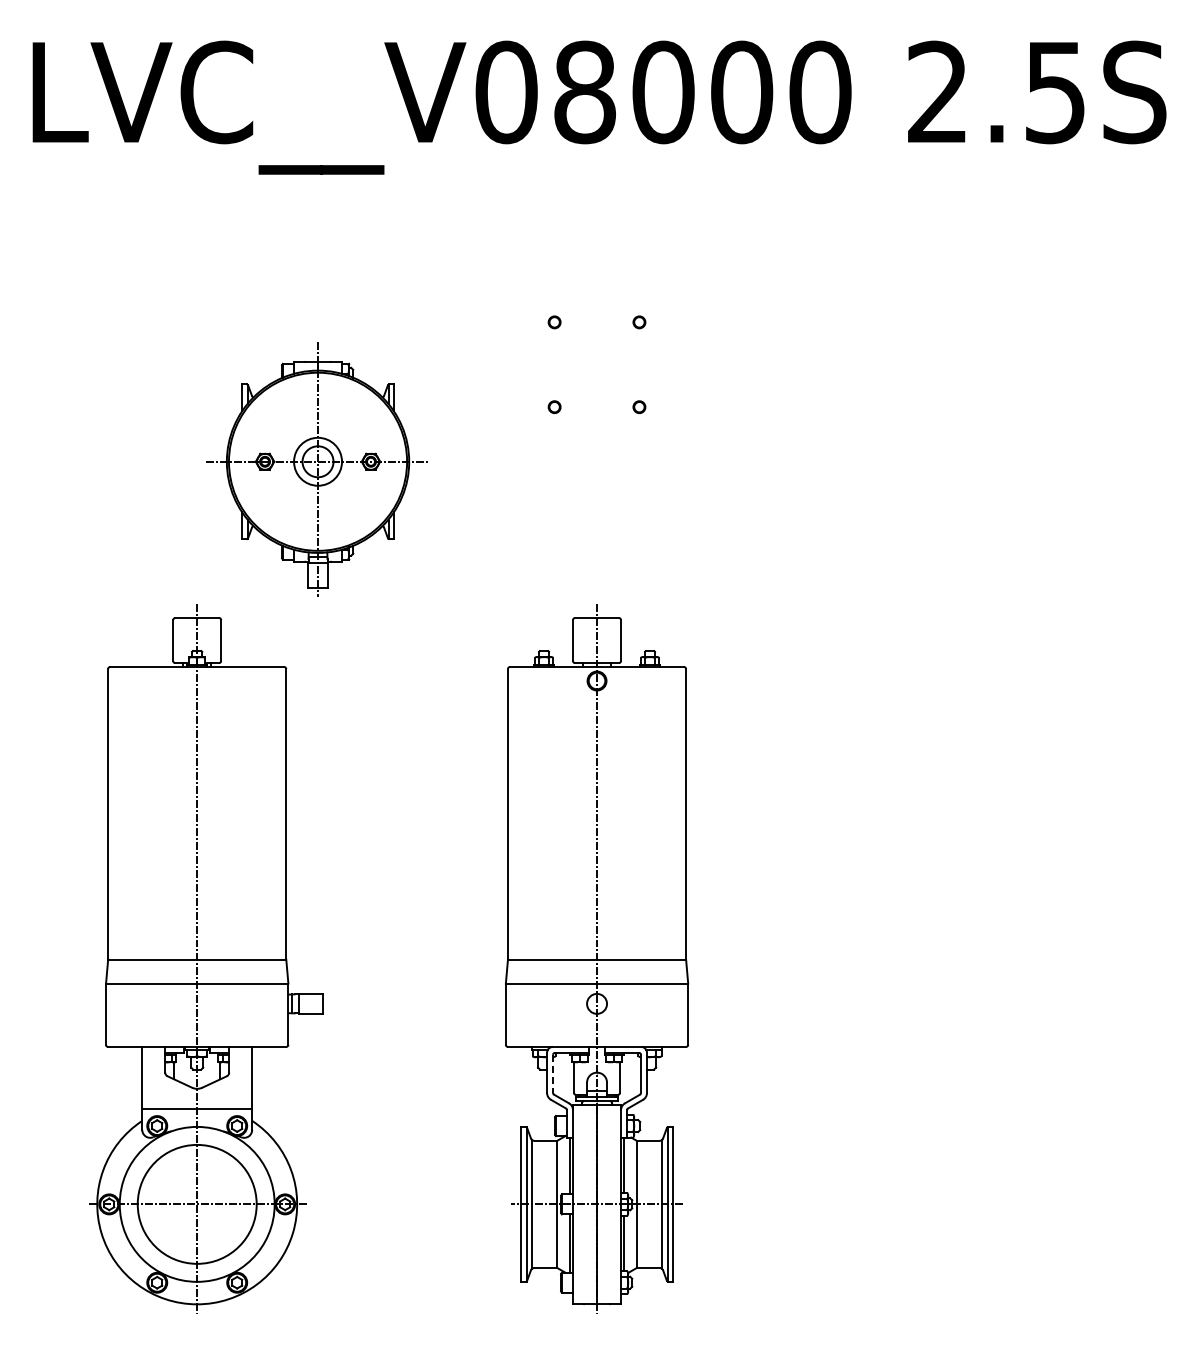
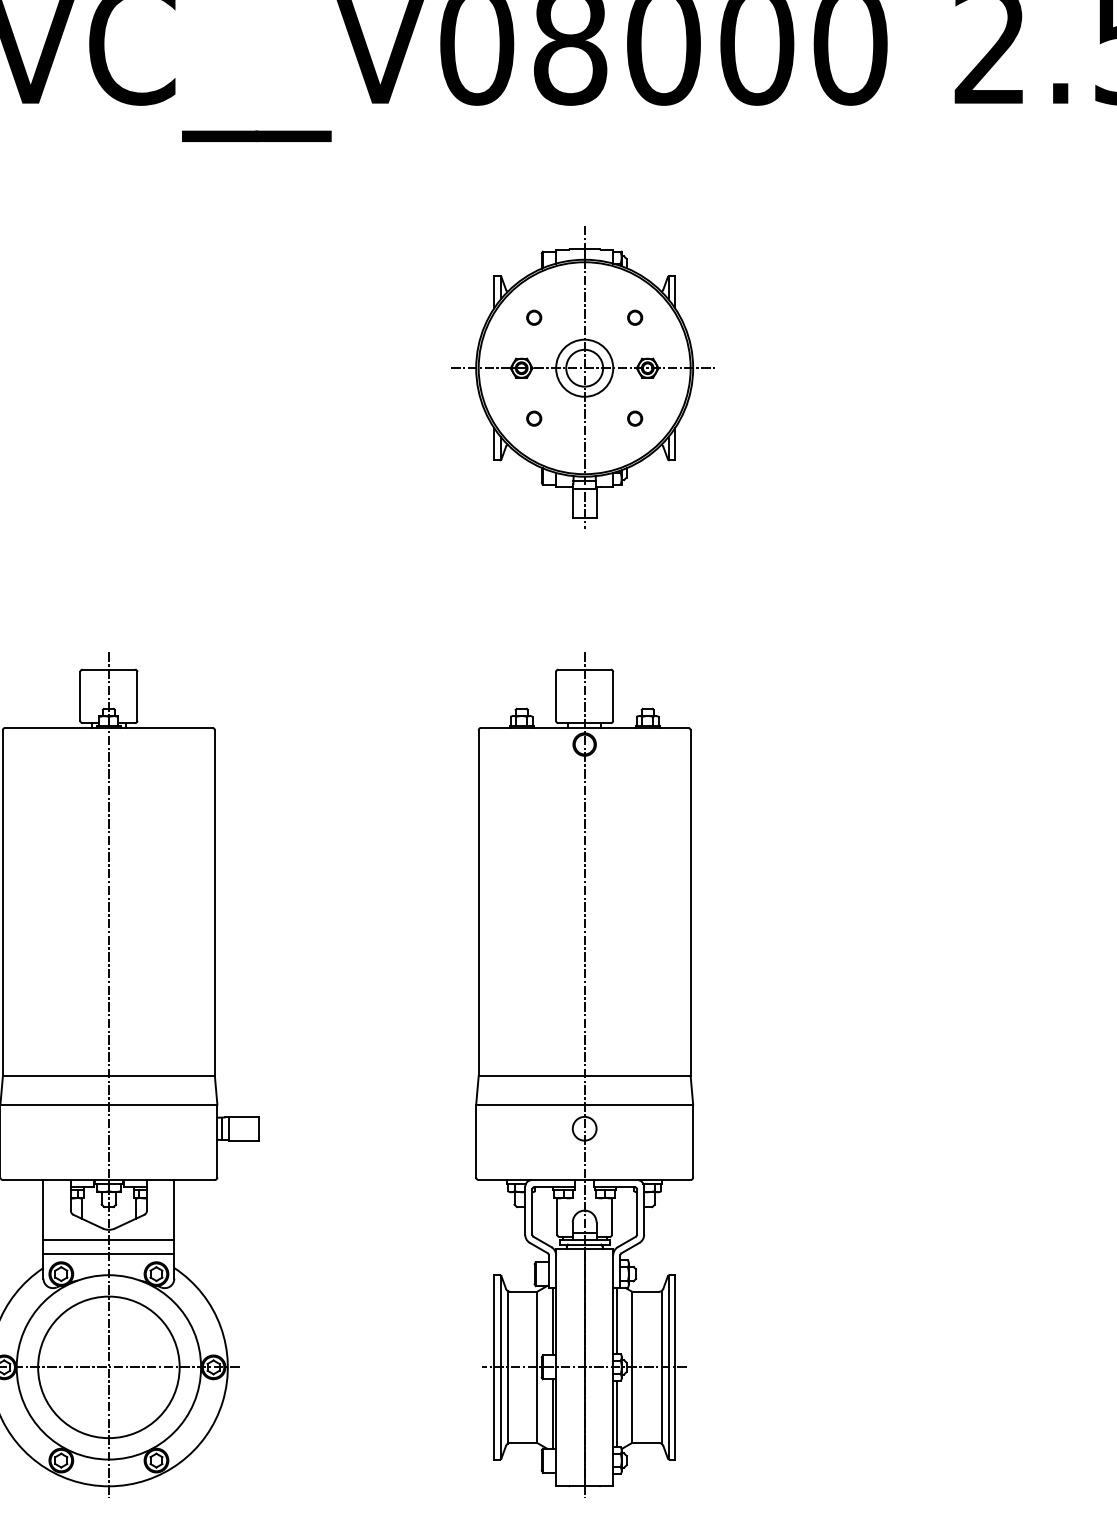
part: (316, 469) -> (582, 377), moved
line: (553, 1074) -> (532, 1212), dashed -> solid
line: (197, 1097) -> (109, 1240), added

